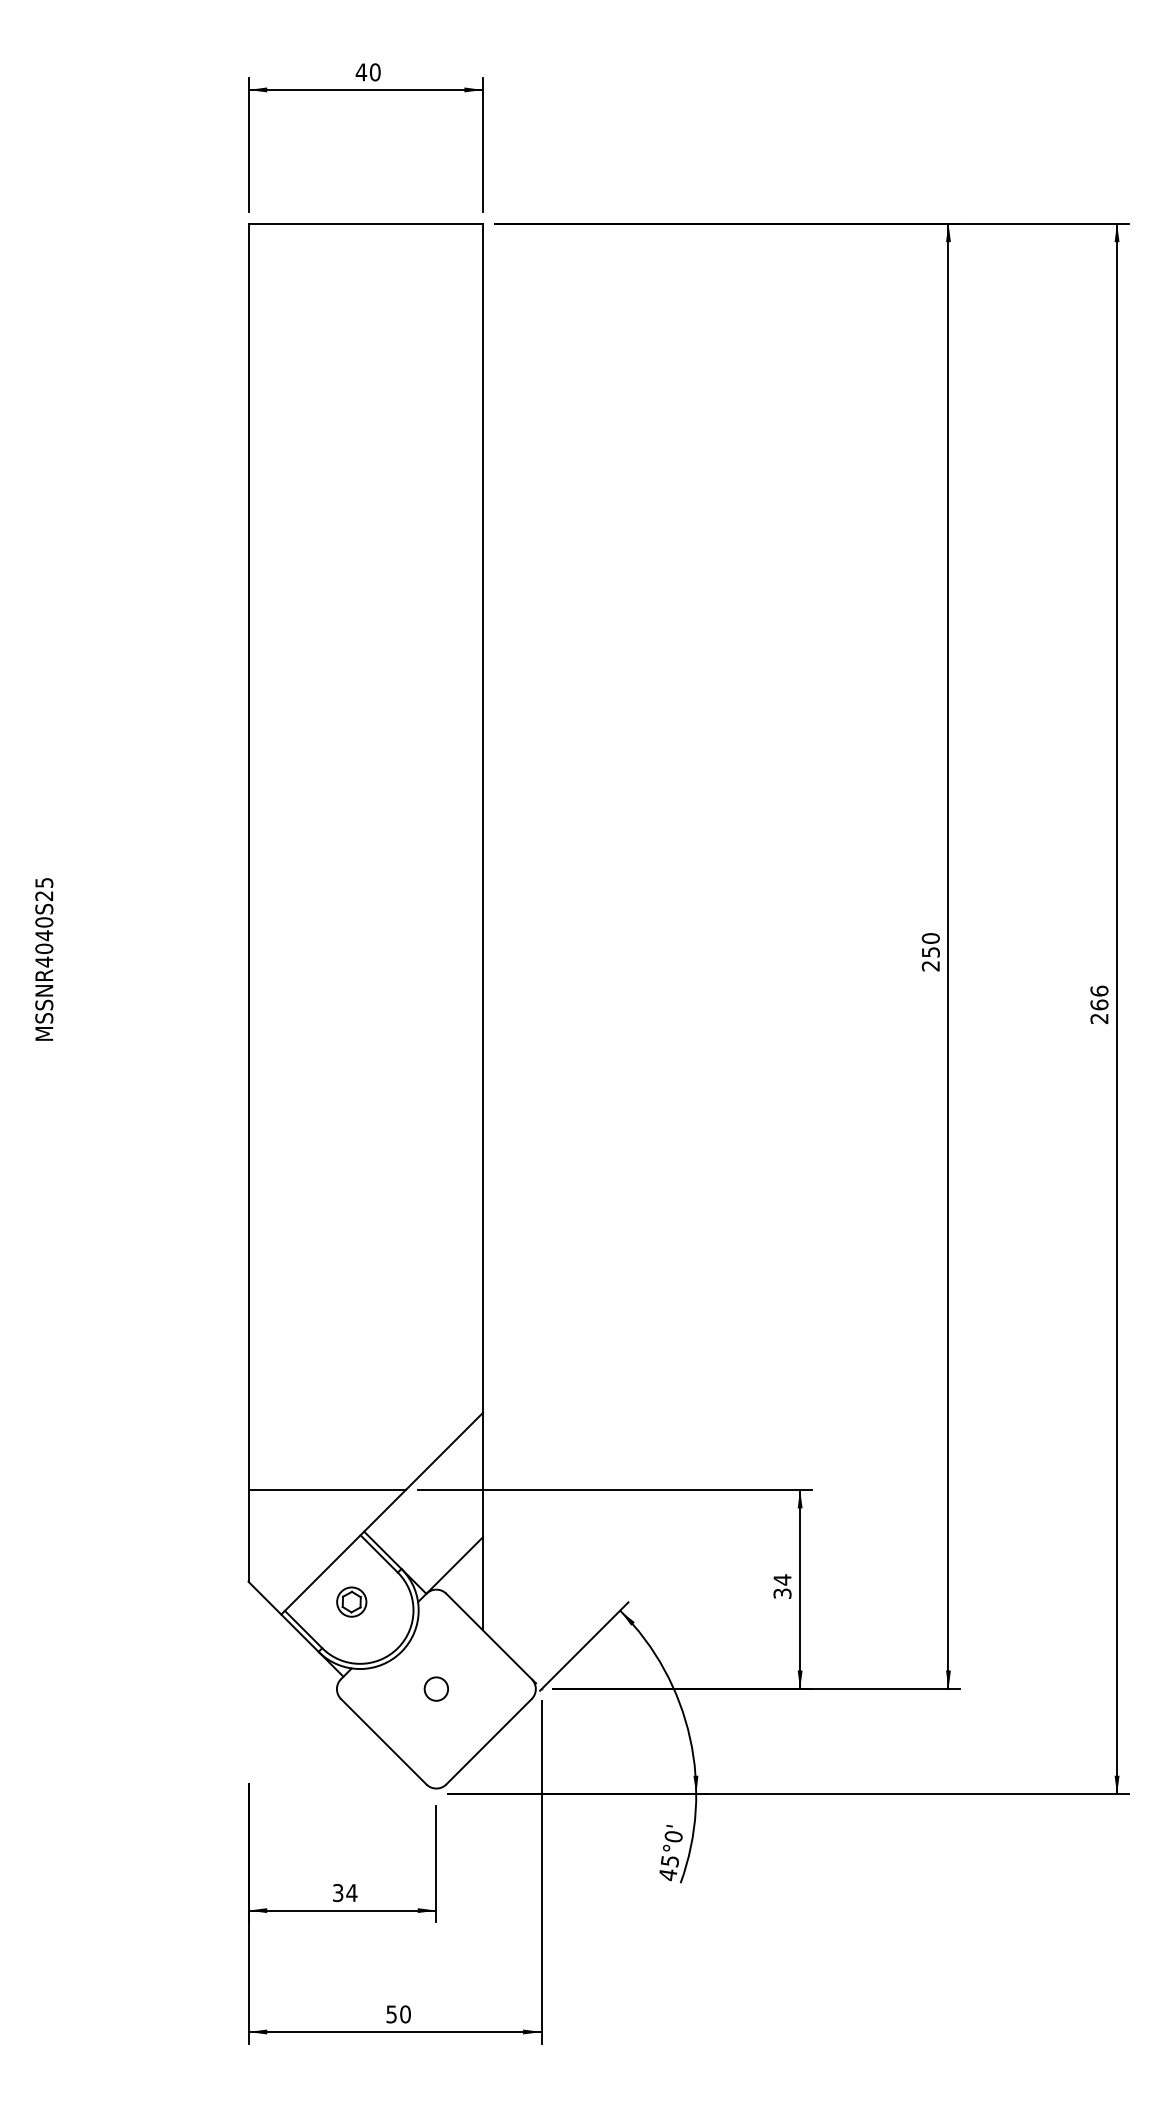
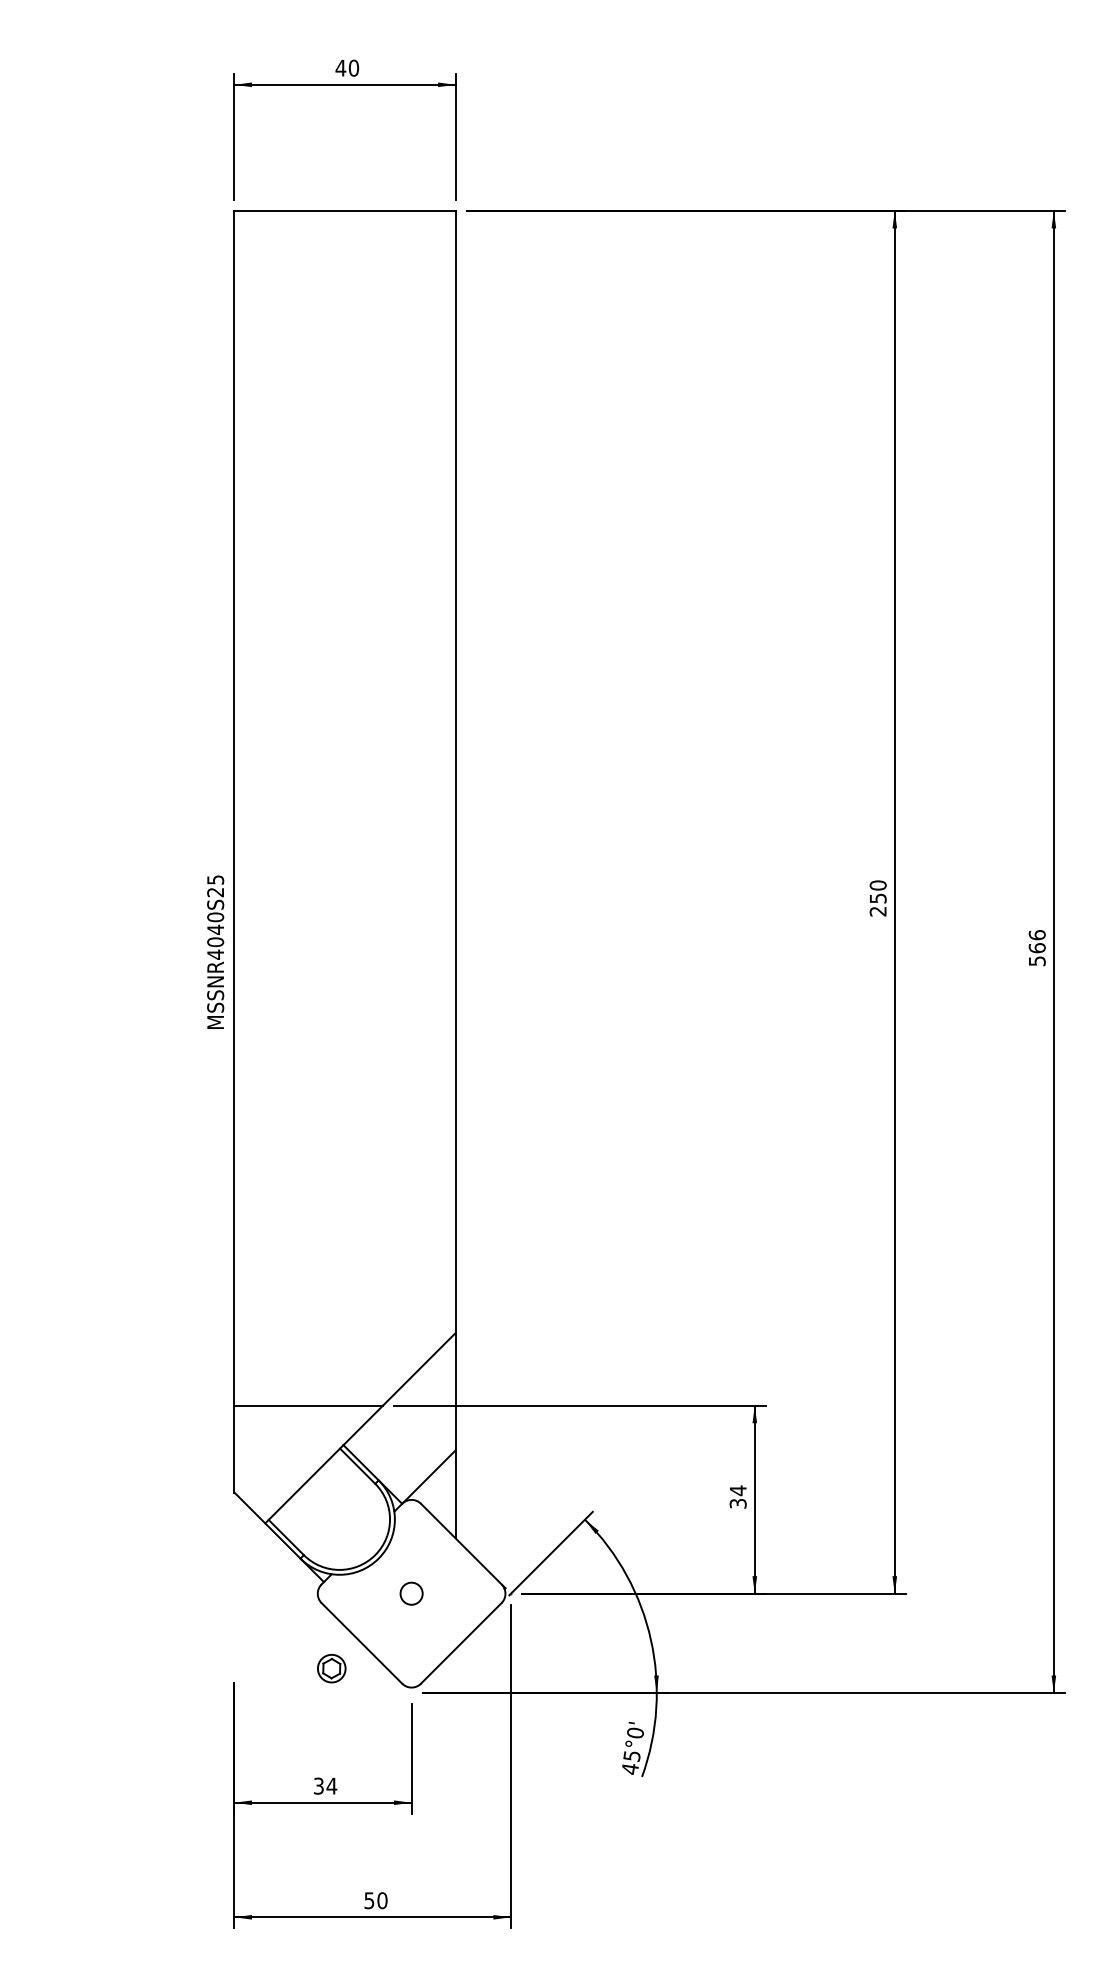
text: (44, 958) -> (215, 951), moved
text: (1098, 1019) -> (1036, 961), 266 -> 566
part: (351, 1601) -> (331, 1668), moved

